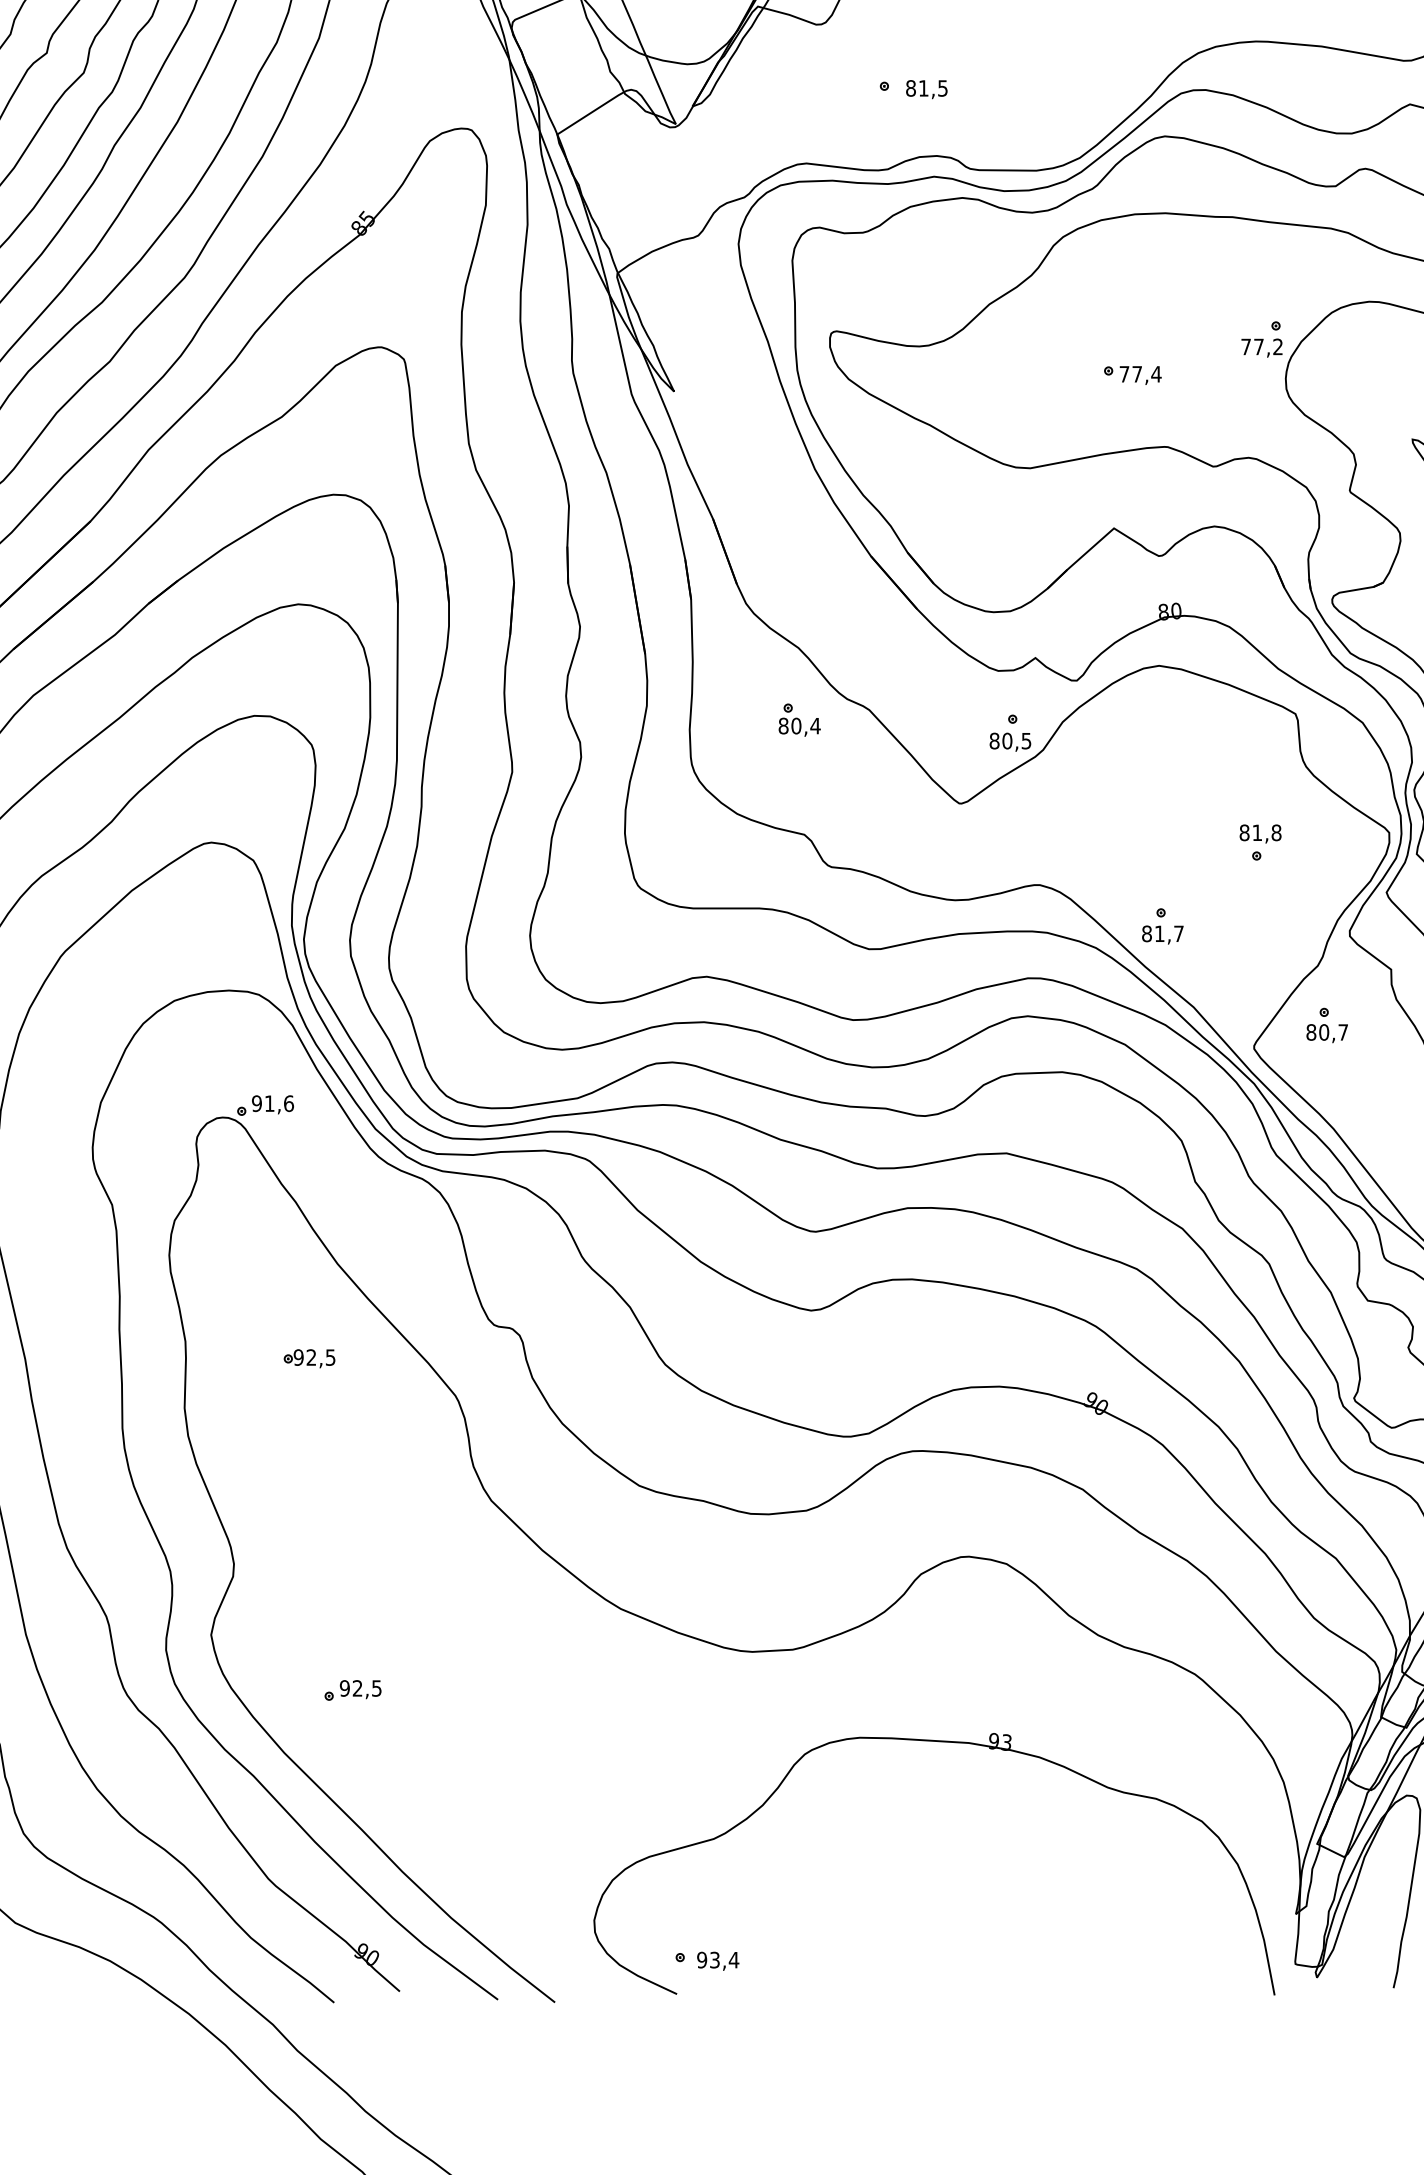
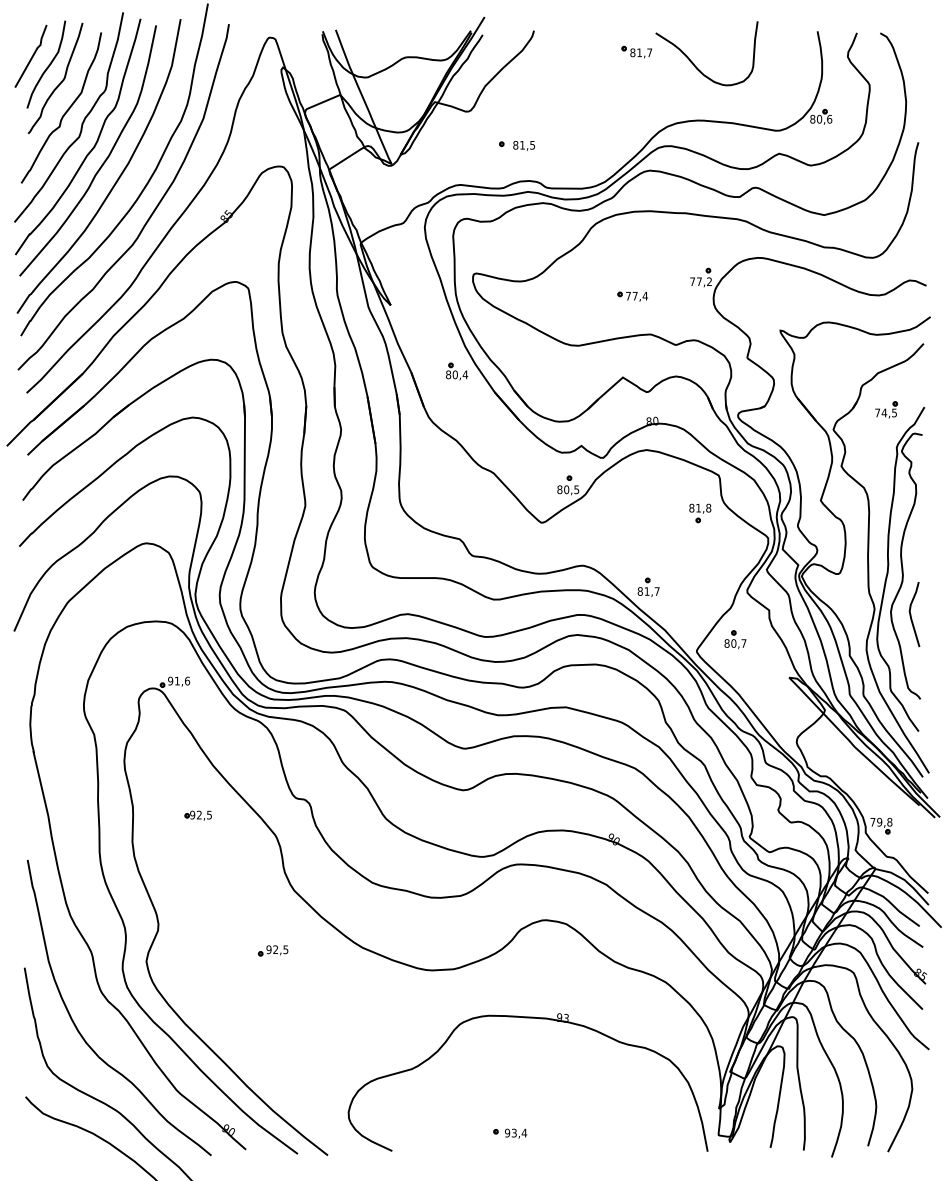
part: (800, 719) -> (457, 371), moved
part: (1260, 842) -> (700, 513), moved
part: (353, 1689) -> (273, 950), moved
part: (707, 1960) -> (510, 1133), moved

